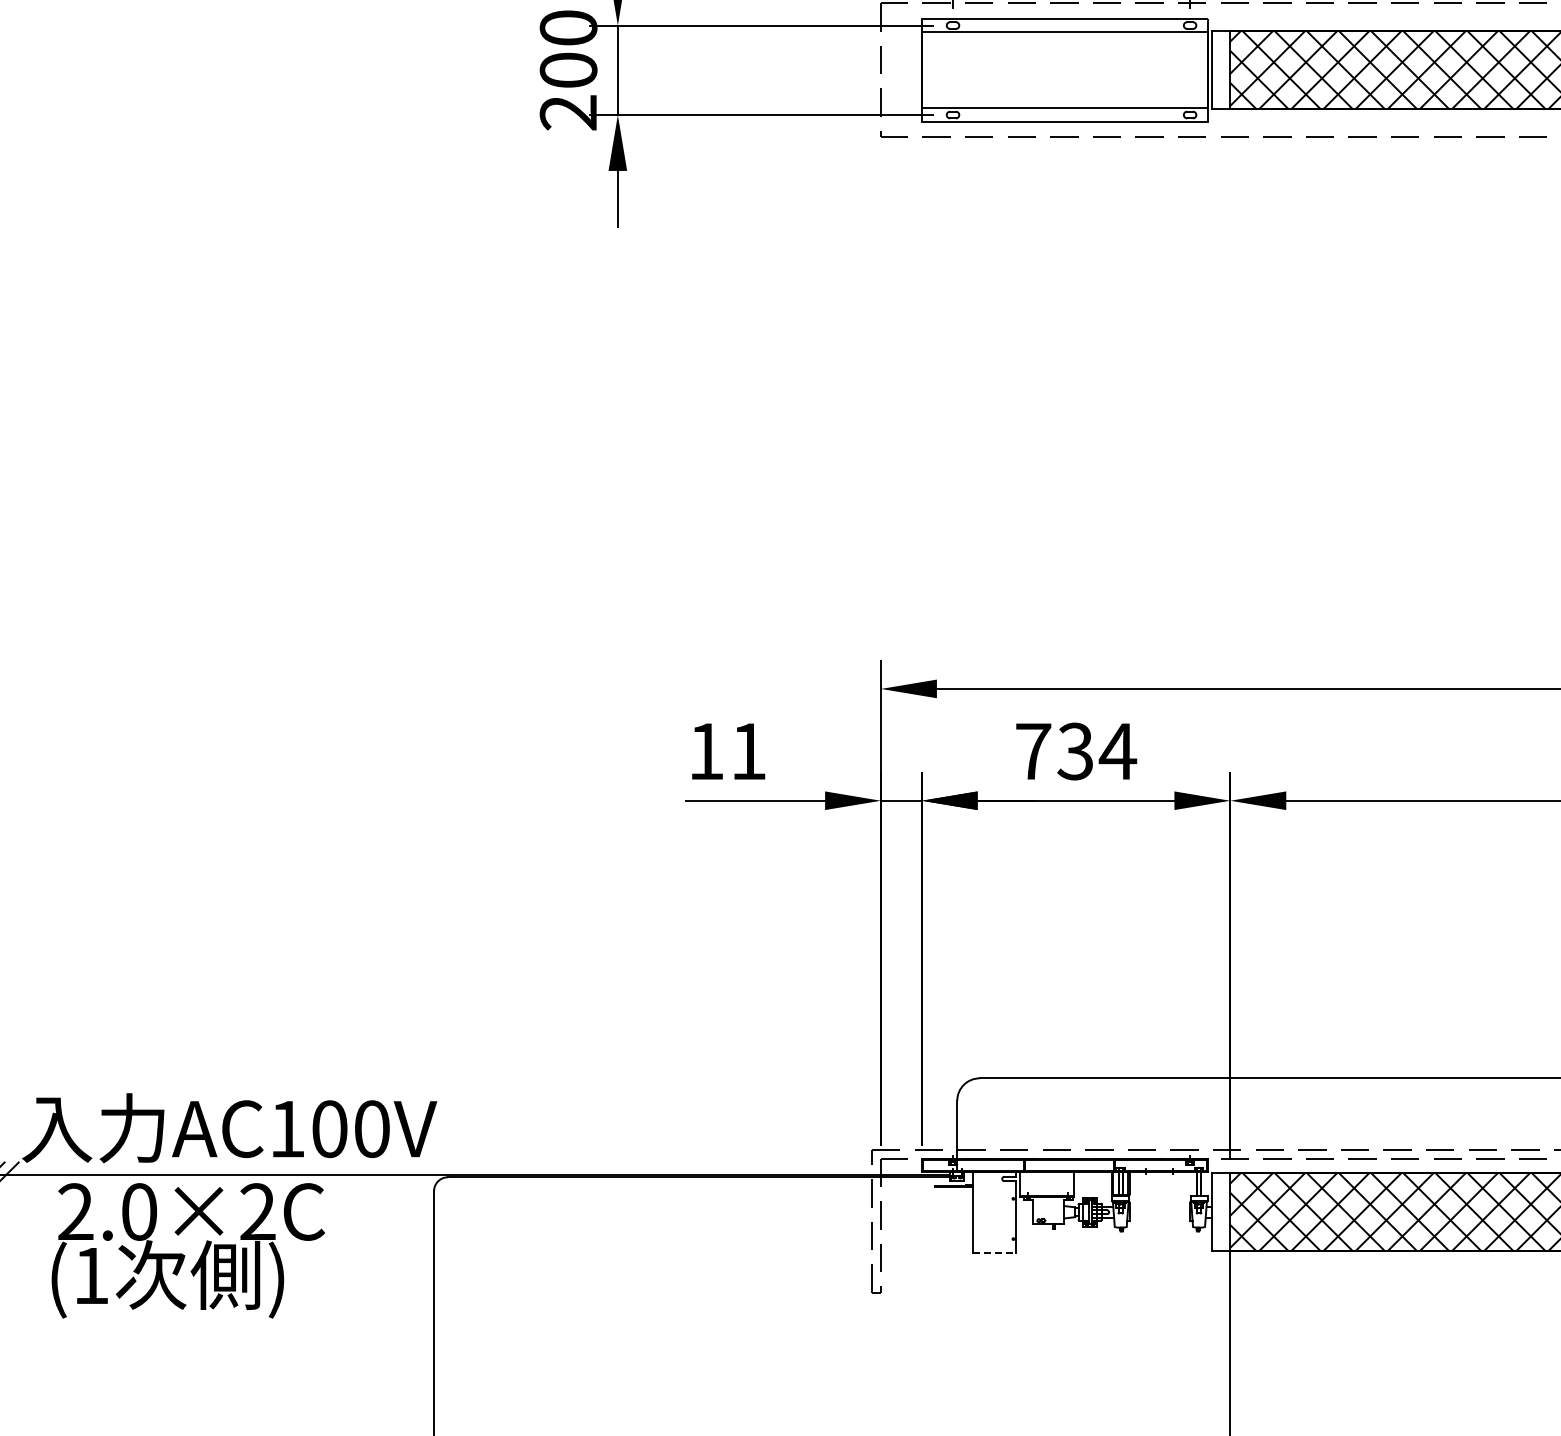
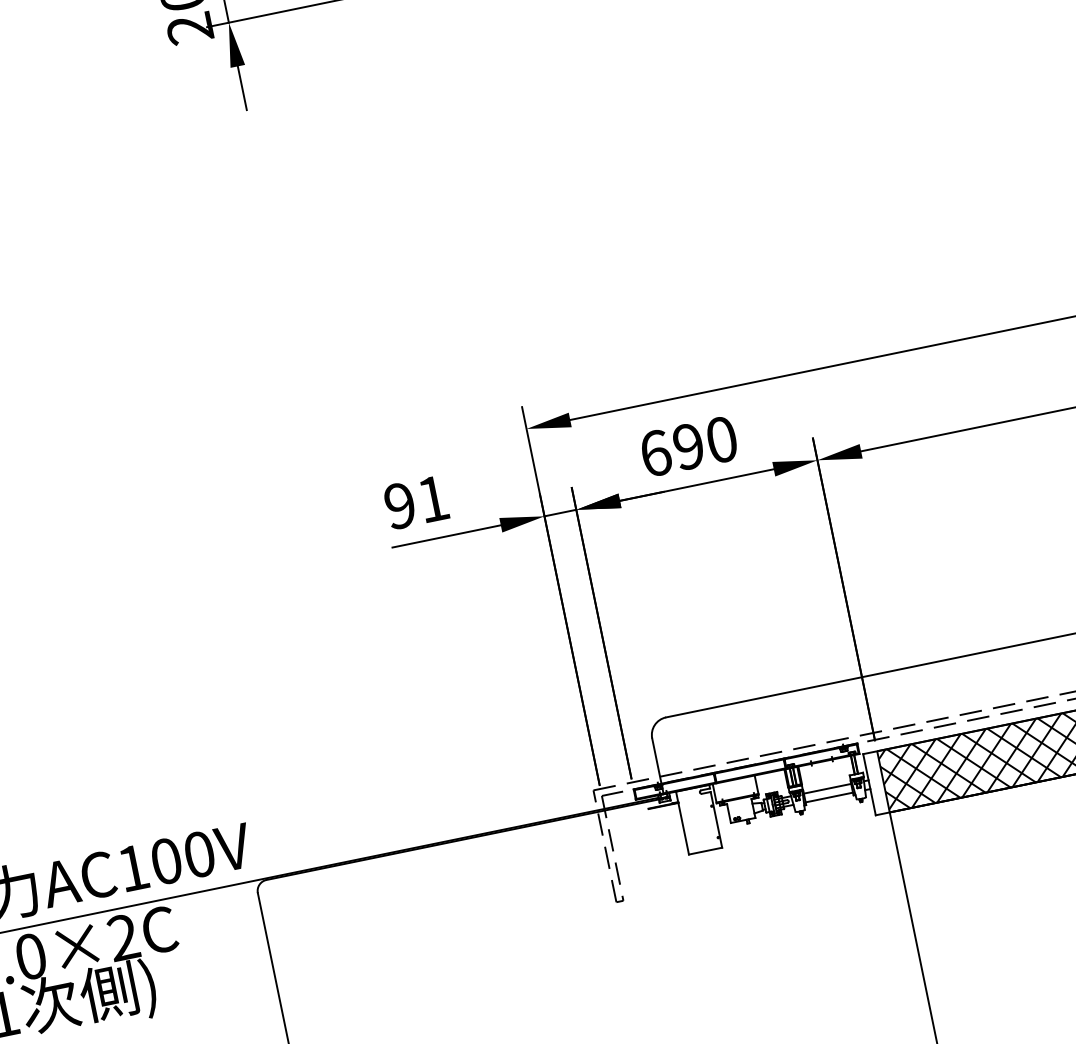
text: (705, 751) -> (399, 505), 11 -> 91
text: (1076, 751) -> (689, 446), 734 -> 690
line: (1159, 1206) -> (827, 788), added
line: (1159, 1217) -> (828, 797), added
line: (994, 1252) -> (705, 851), dashed -> solid

